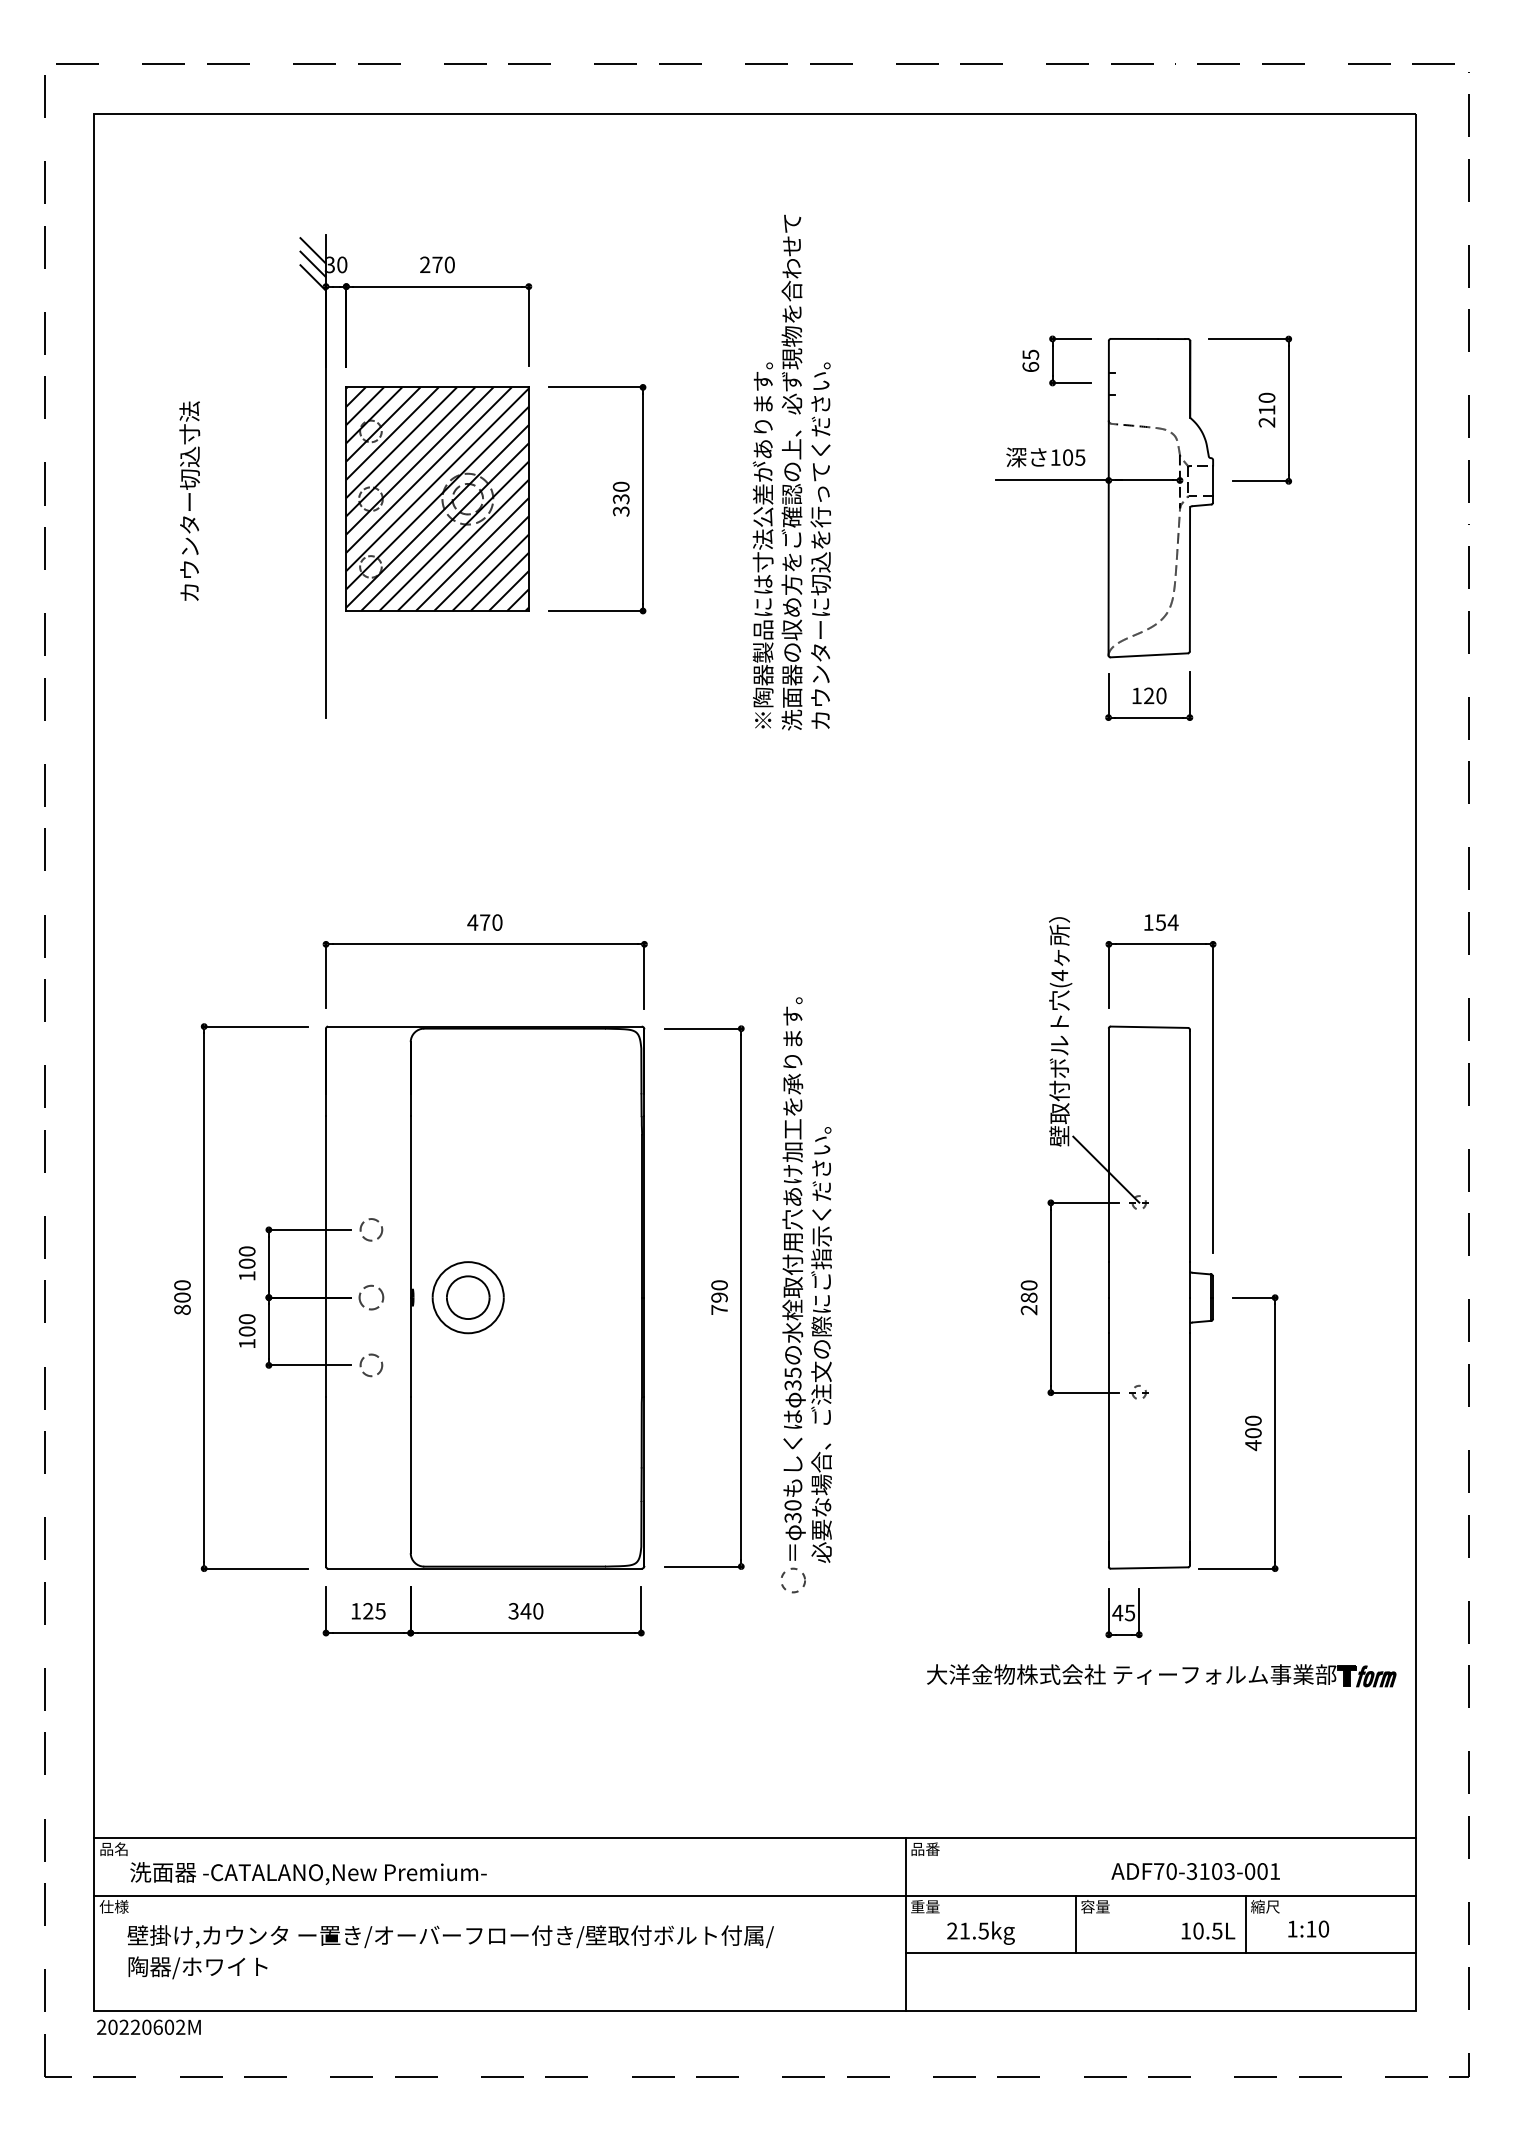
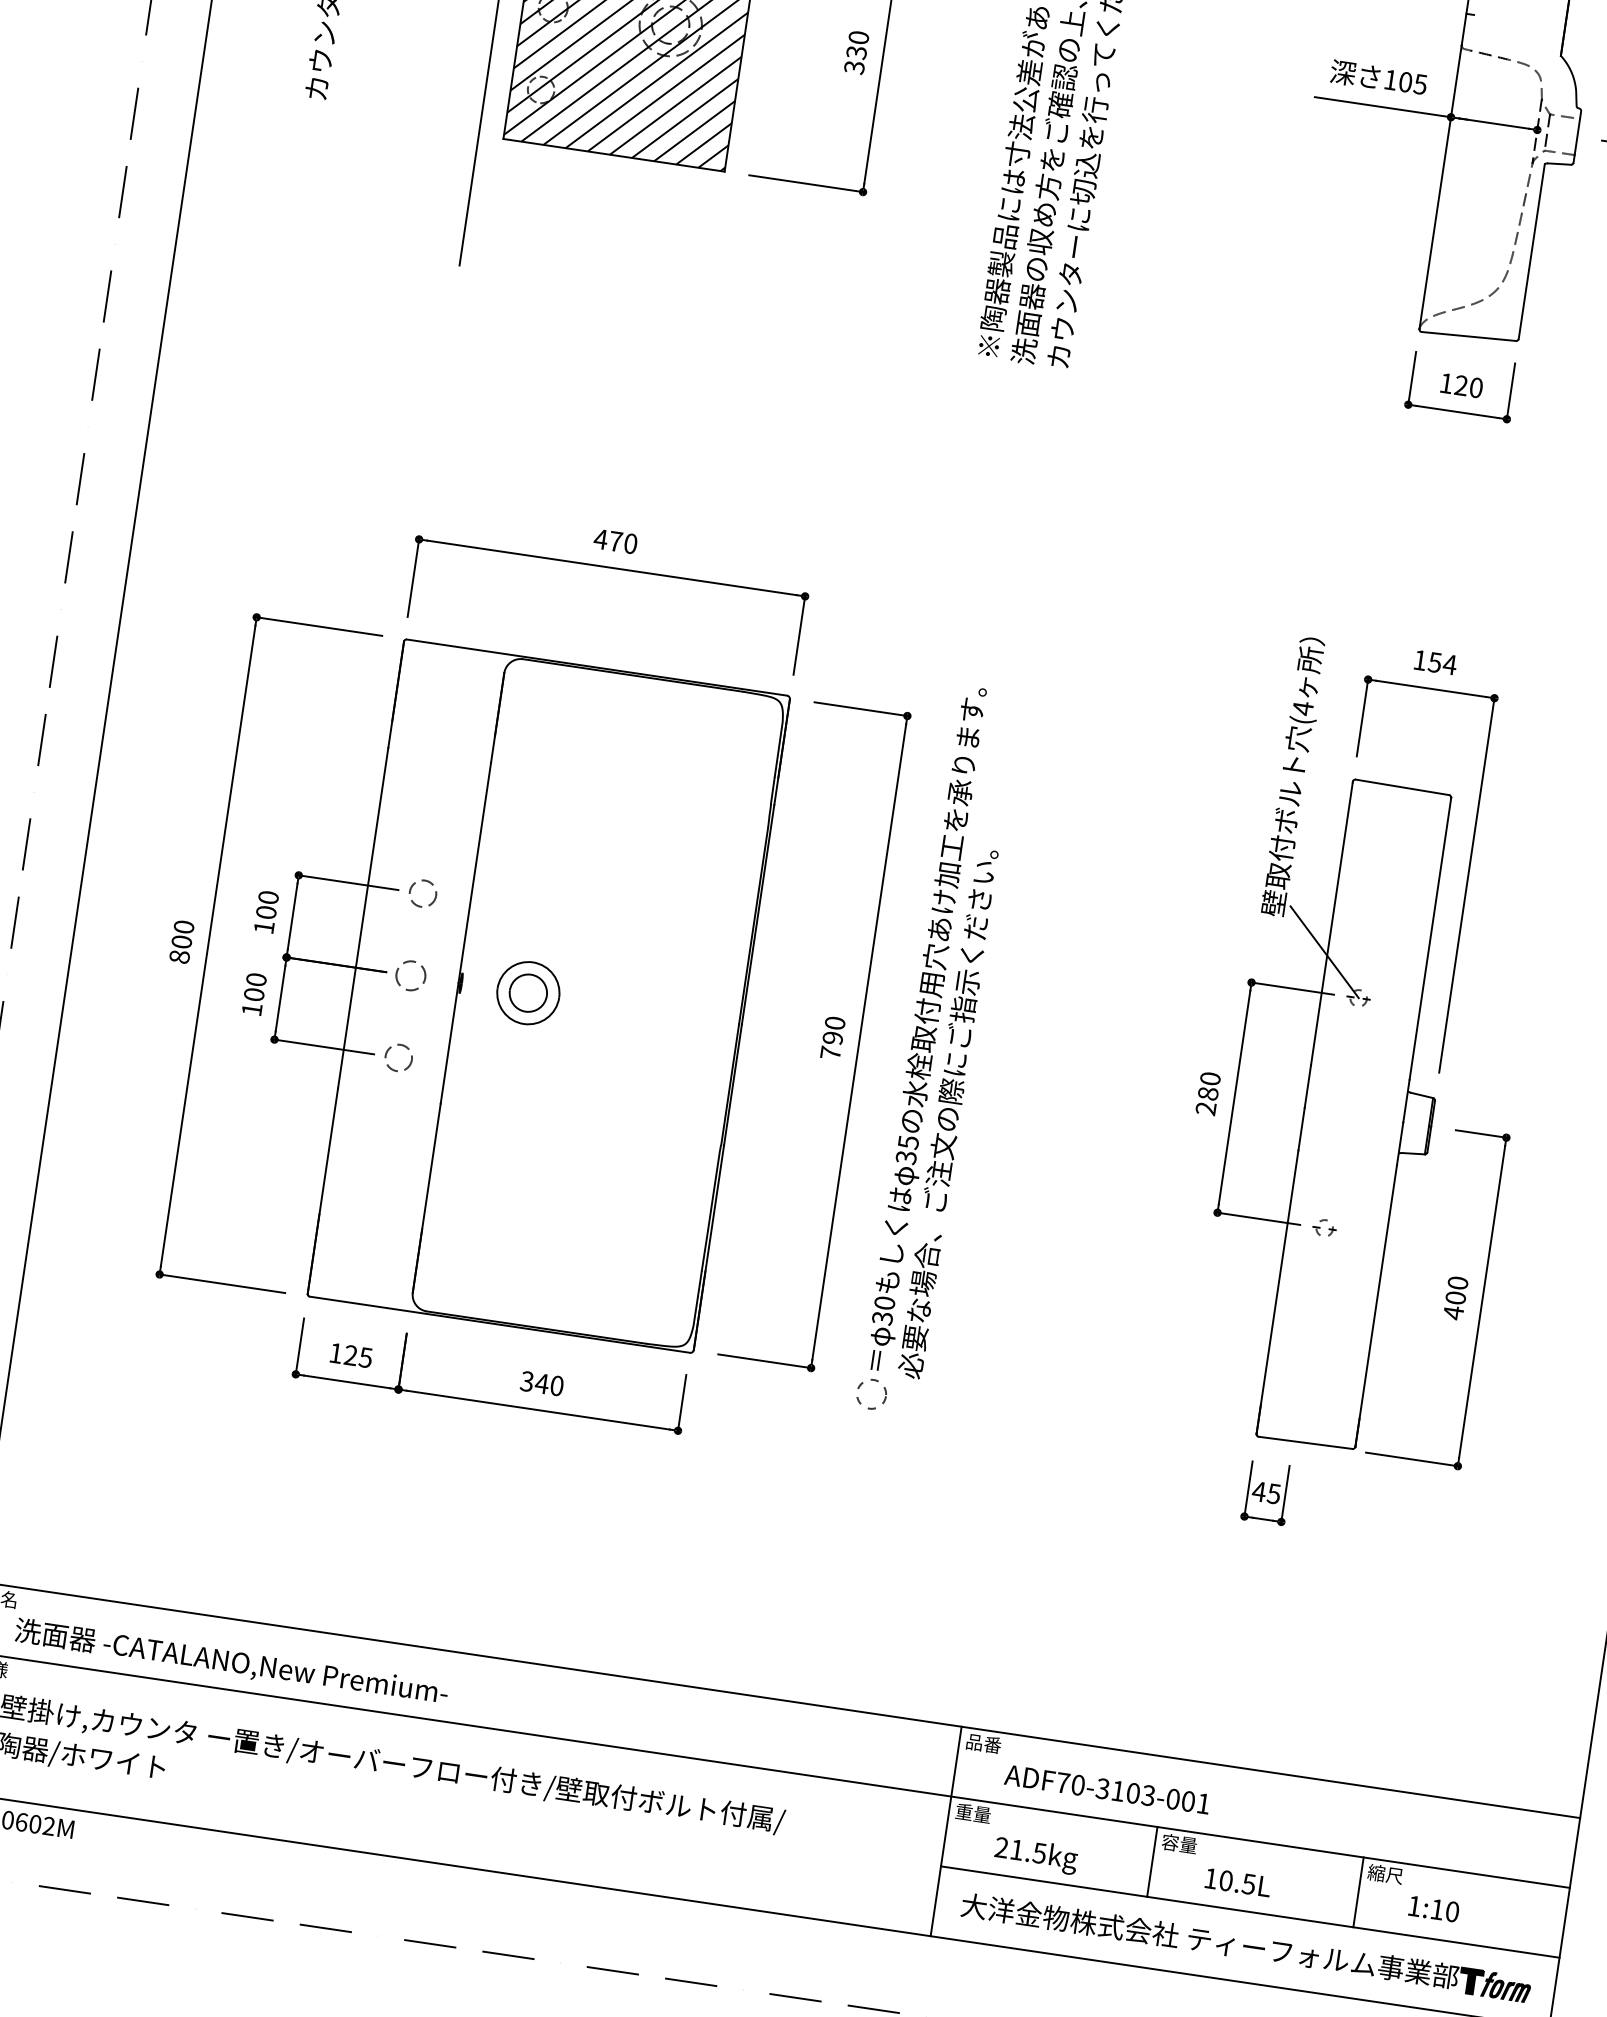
part: (468, 1297) -> (528, 993), size x0.71
part: (1161, 1675) -> (1246, 1947), moved
text: (1195, 1871) -> (1107, 1789), moved
text: (1208, 1930) -> (1238, 1881), moved

